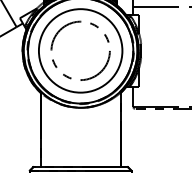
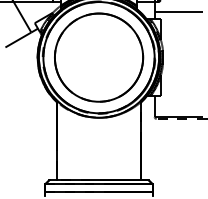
circle: (80, 50) -> (98, 57), size x1.43

